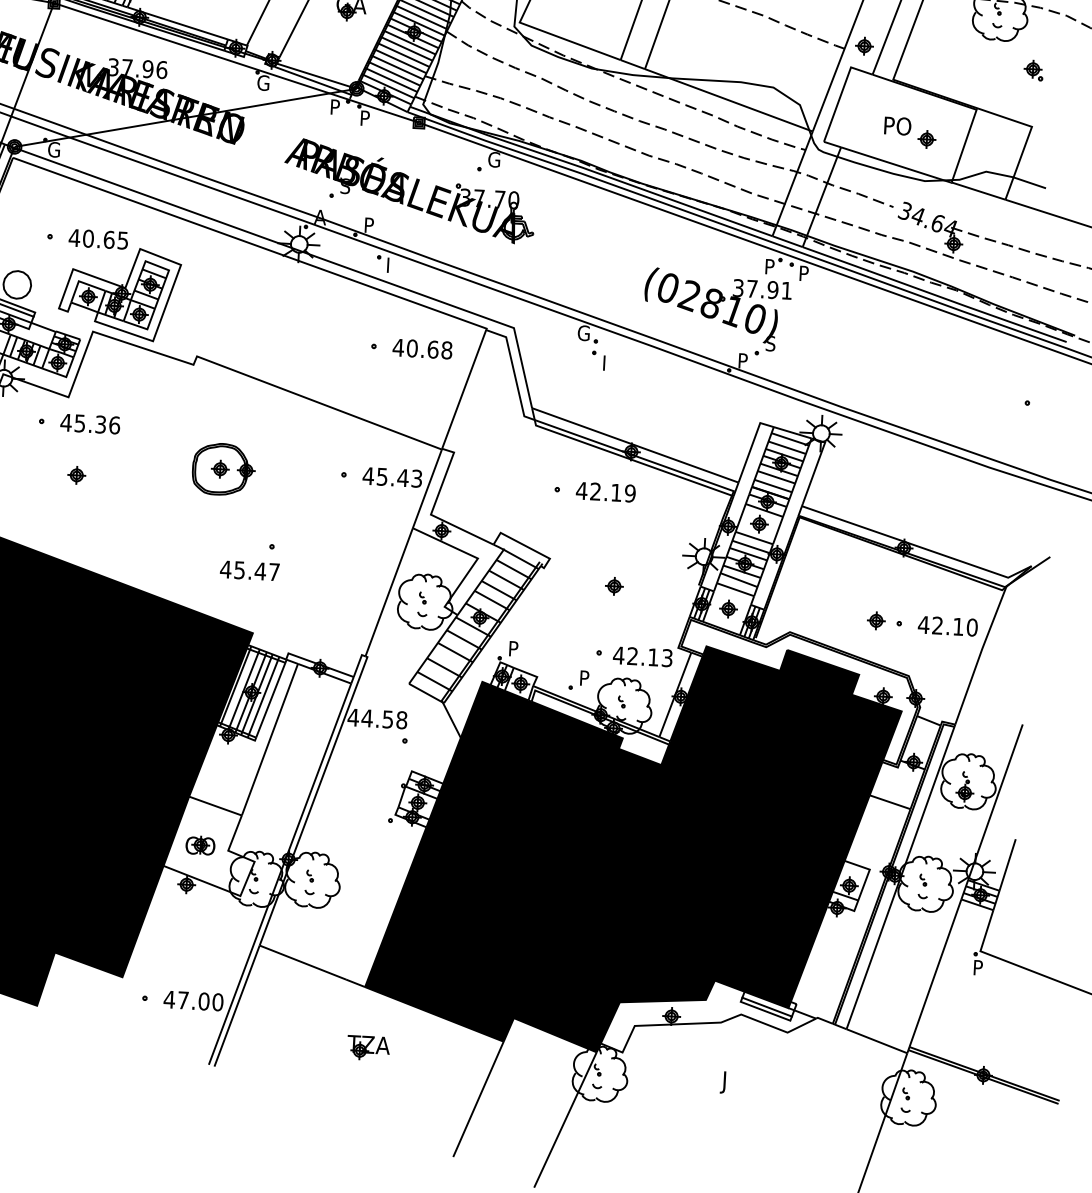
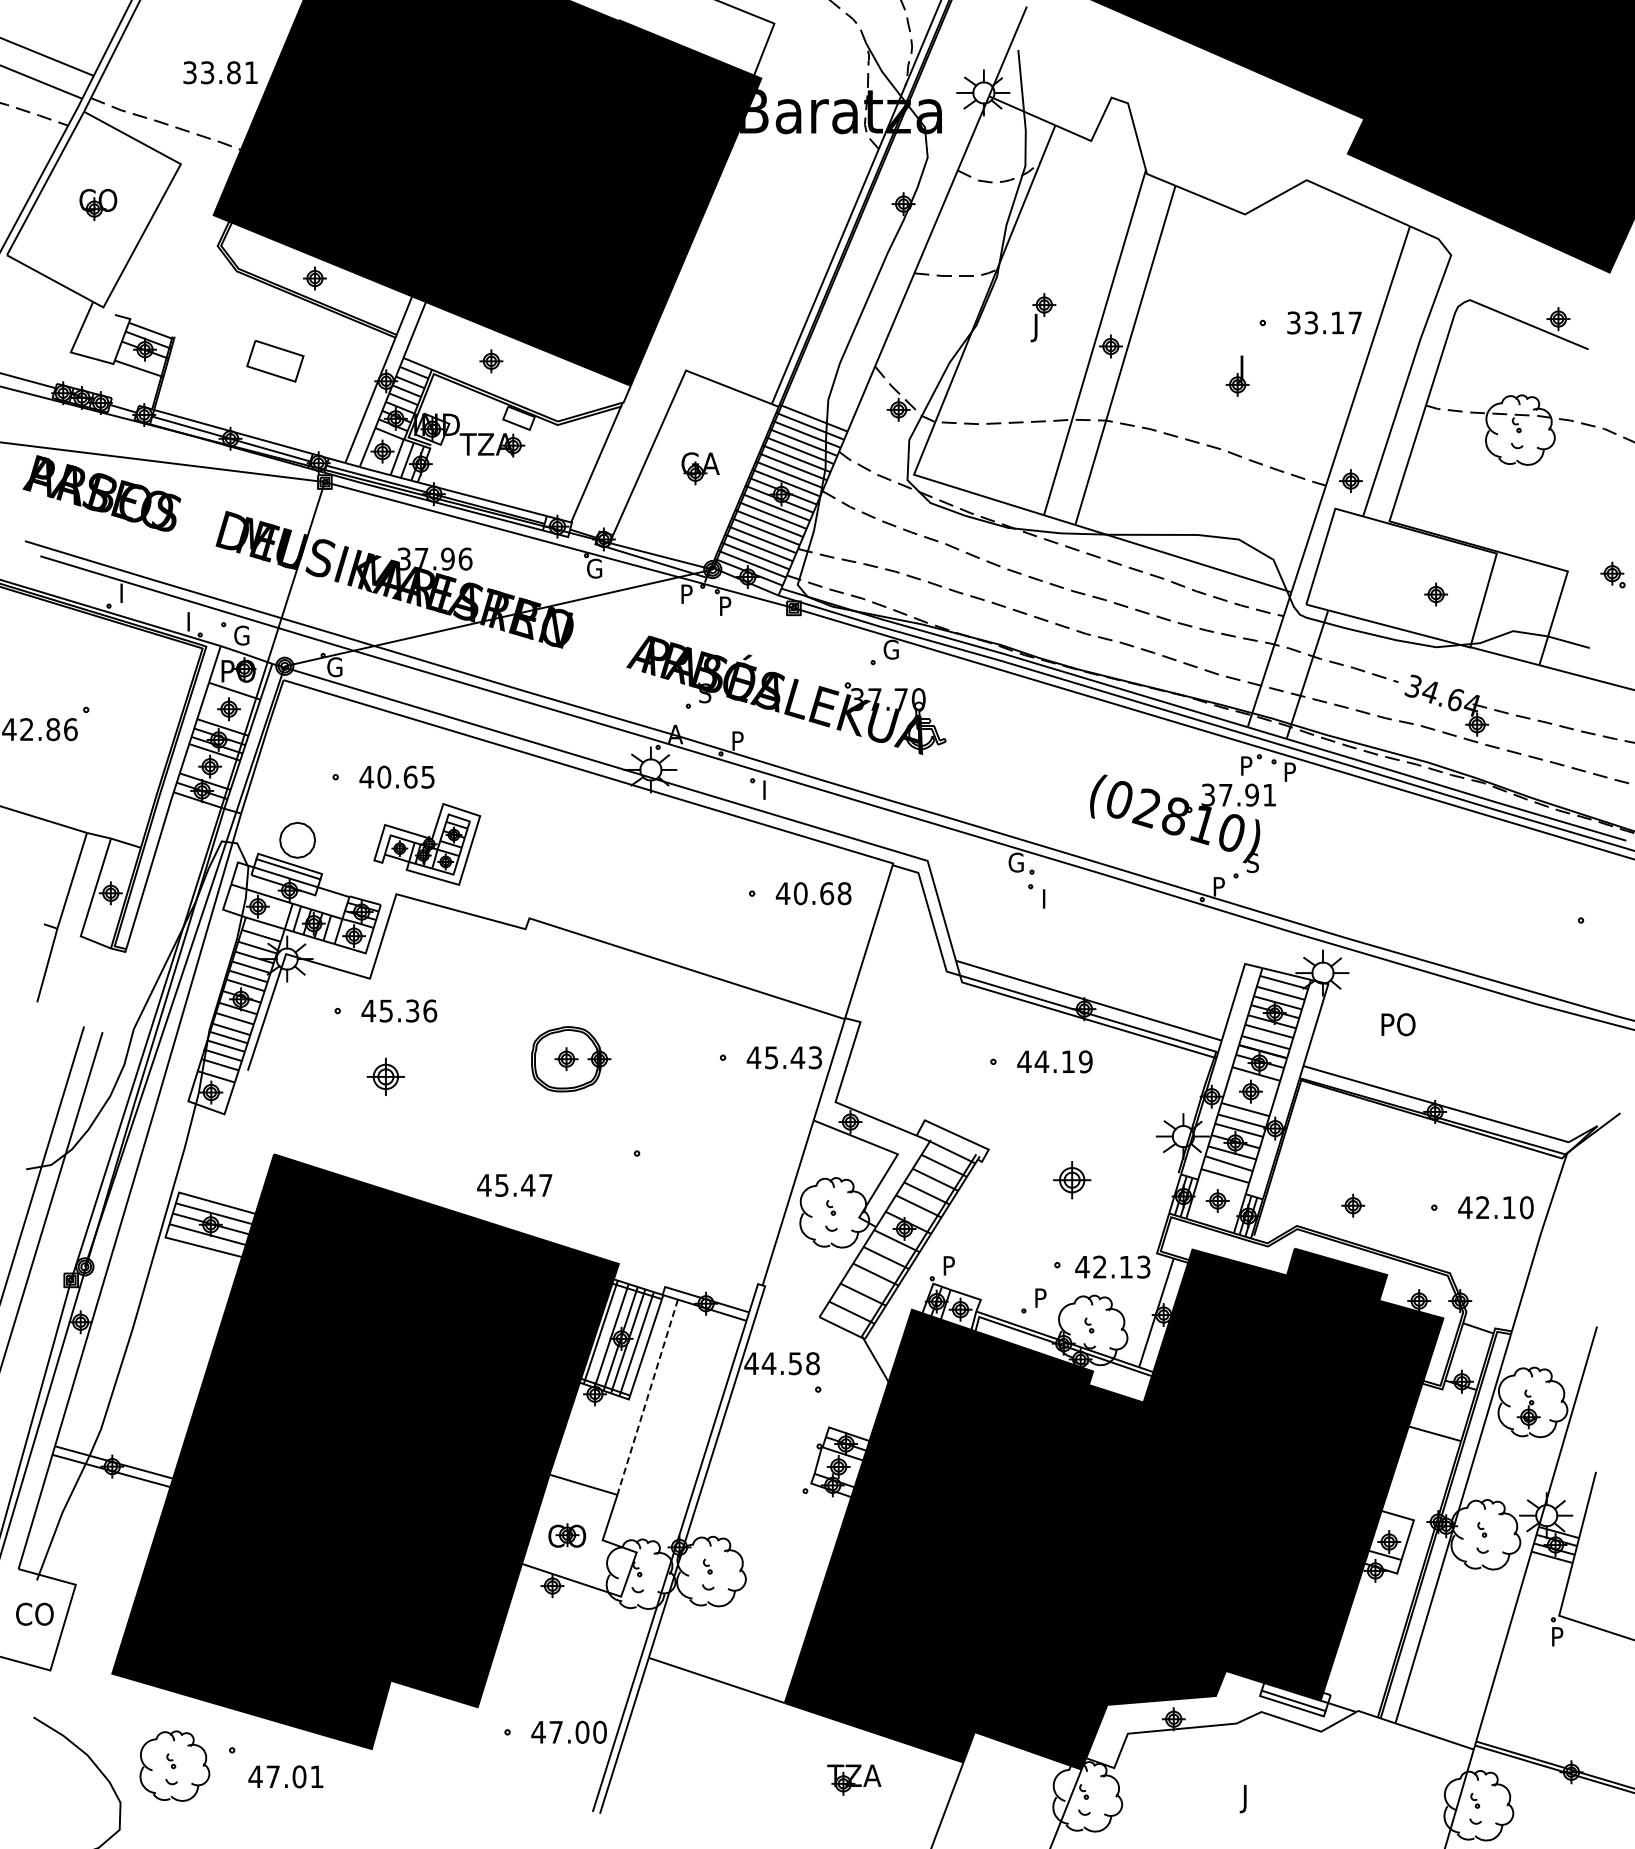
part: (1033, 69) -> (1612, 574), moved
text: (897, 126) -> (1398, 1024), moved
part: (118, 293) -> (426, 844), size x0.7
part: (76, 475) -> (385, 1076), size x1.6
text: (595, 491) -> (1041, 1061), 42.19 -> 44.19
text: (249, 570) -> (514, 1185), moved
part: (613, 585) -> (1071, 1179), size x1.6
part: (876, 620) -> (1353, 1205), moved
line: (269, 739) -> (647, 1397), solid -> dashed
part: (368, 1047) -> (854, 1779), moved

